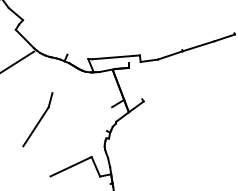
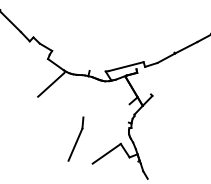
part: (37, 118) -> (75, 138), moved

